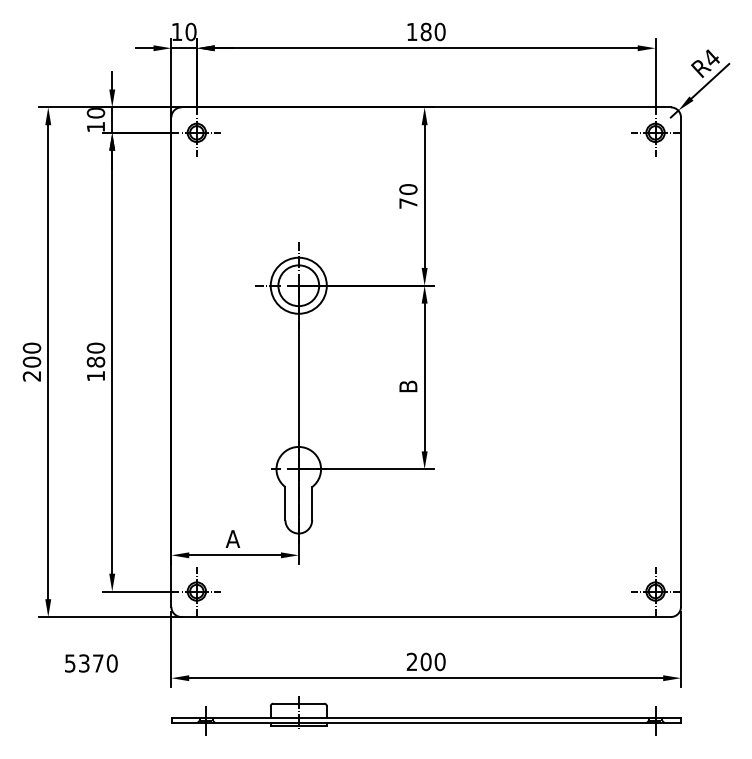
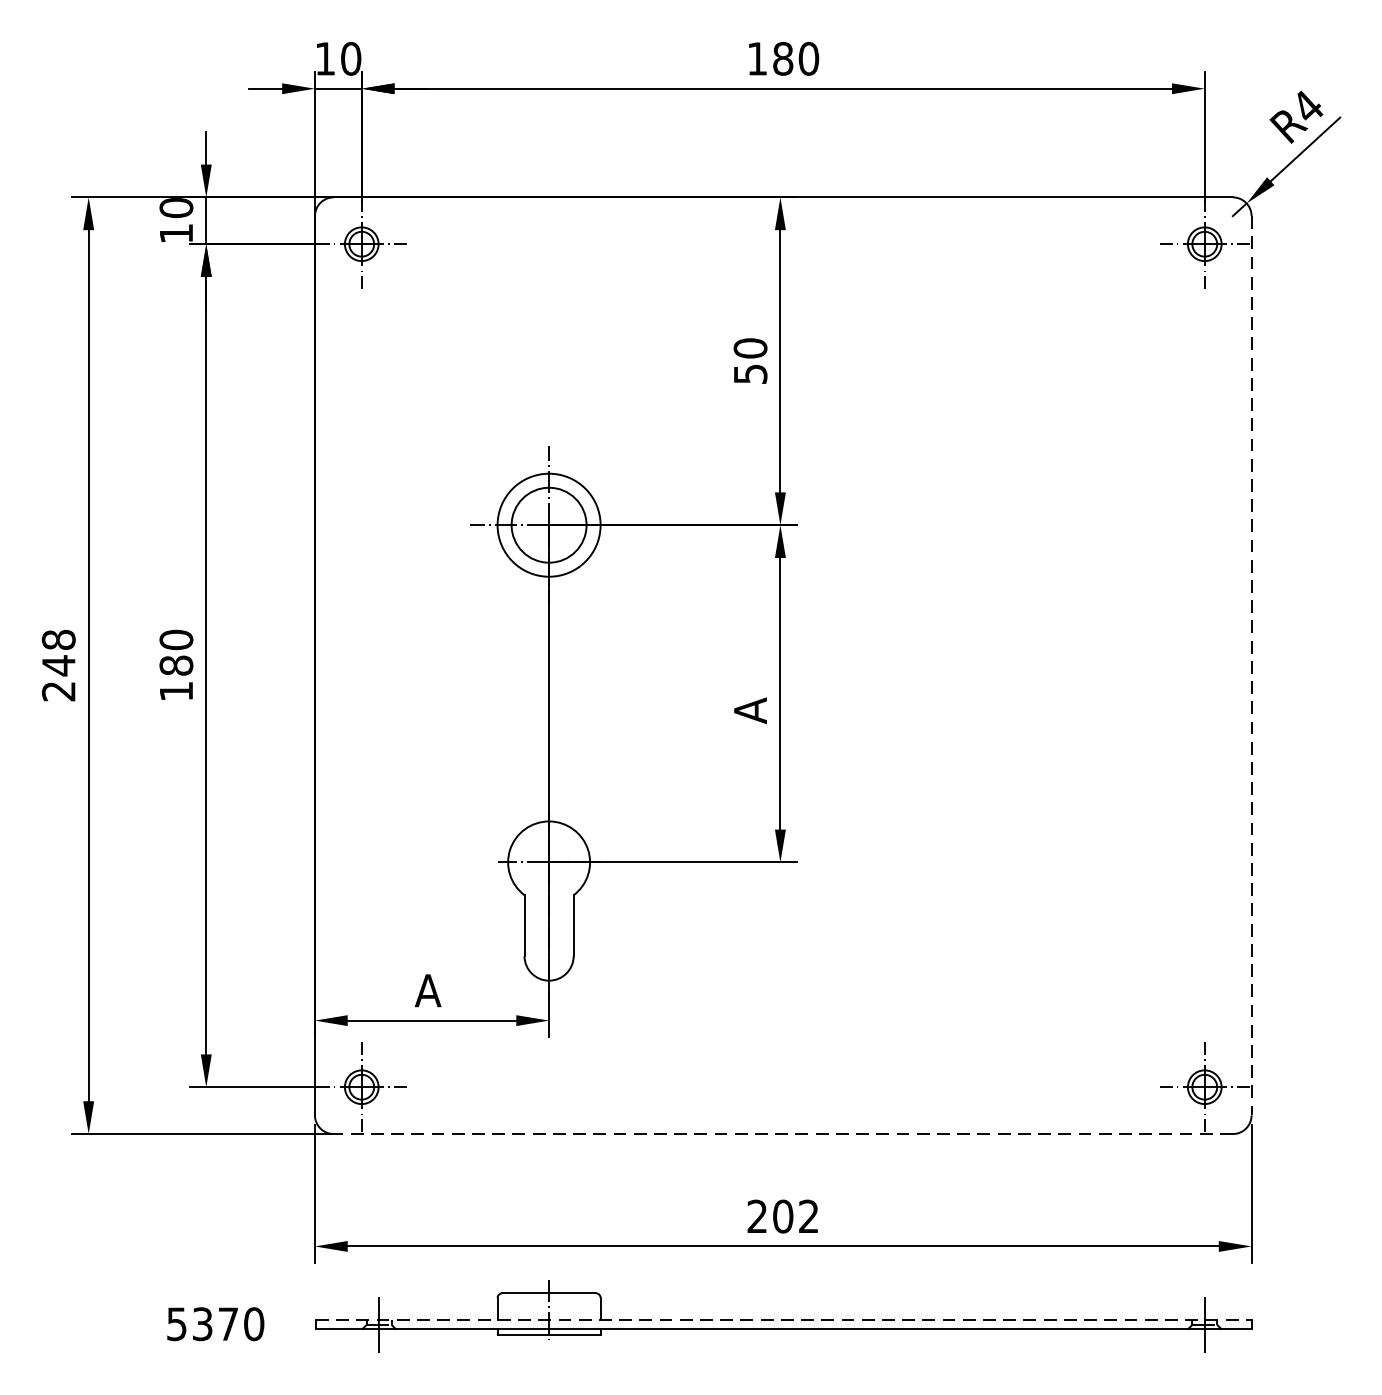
text: (408, 203) -> (750, 374), 70 -> 50
text: (31, 355) -> (57, 653), 200 -> 248
line: (681, 362) -> (1252, 666), solid -> dashed
text: (408, 386) -> (750, 710), B -> A
line: (426, 617) -> (783, 1134), solid -> dashed
text: (439, 661) -> (807, 1215), 200 -> 202
text: (91, 663) -> (215, 1324), moved
line: (426, 718) -> (783, 1320), solid -> dashed

